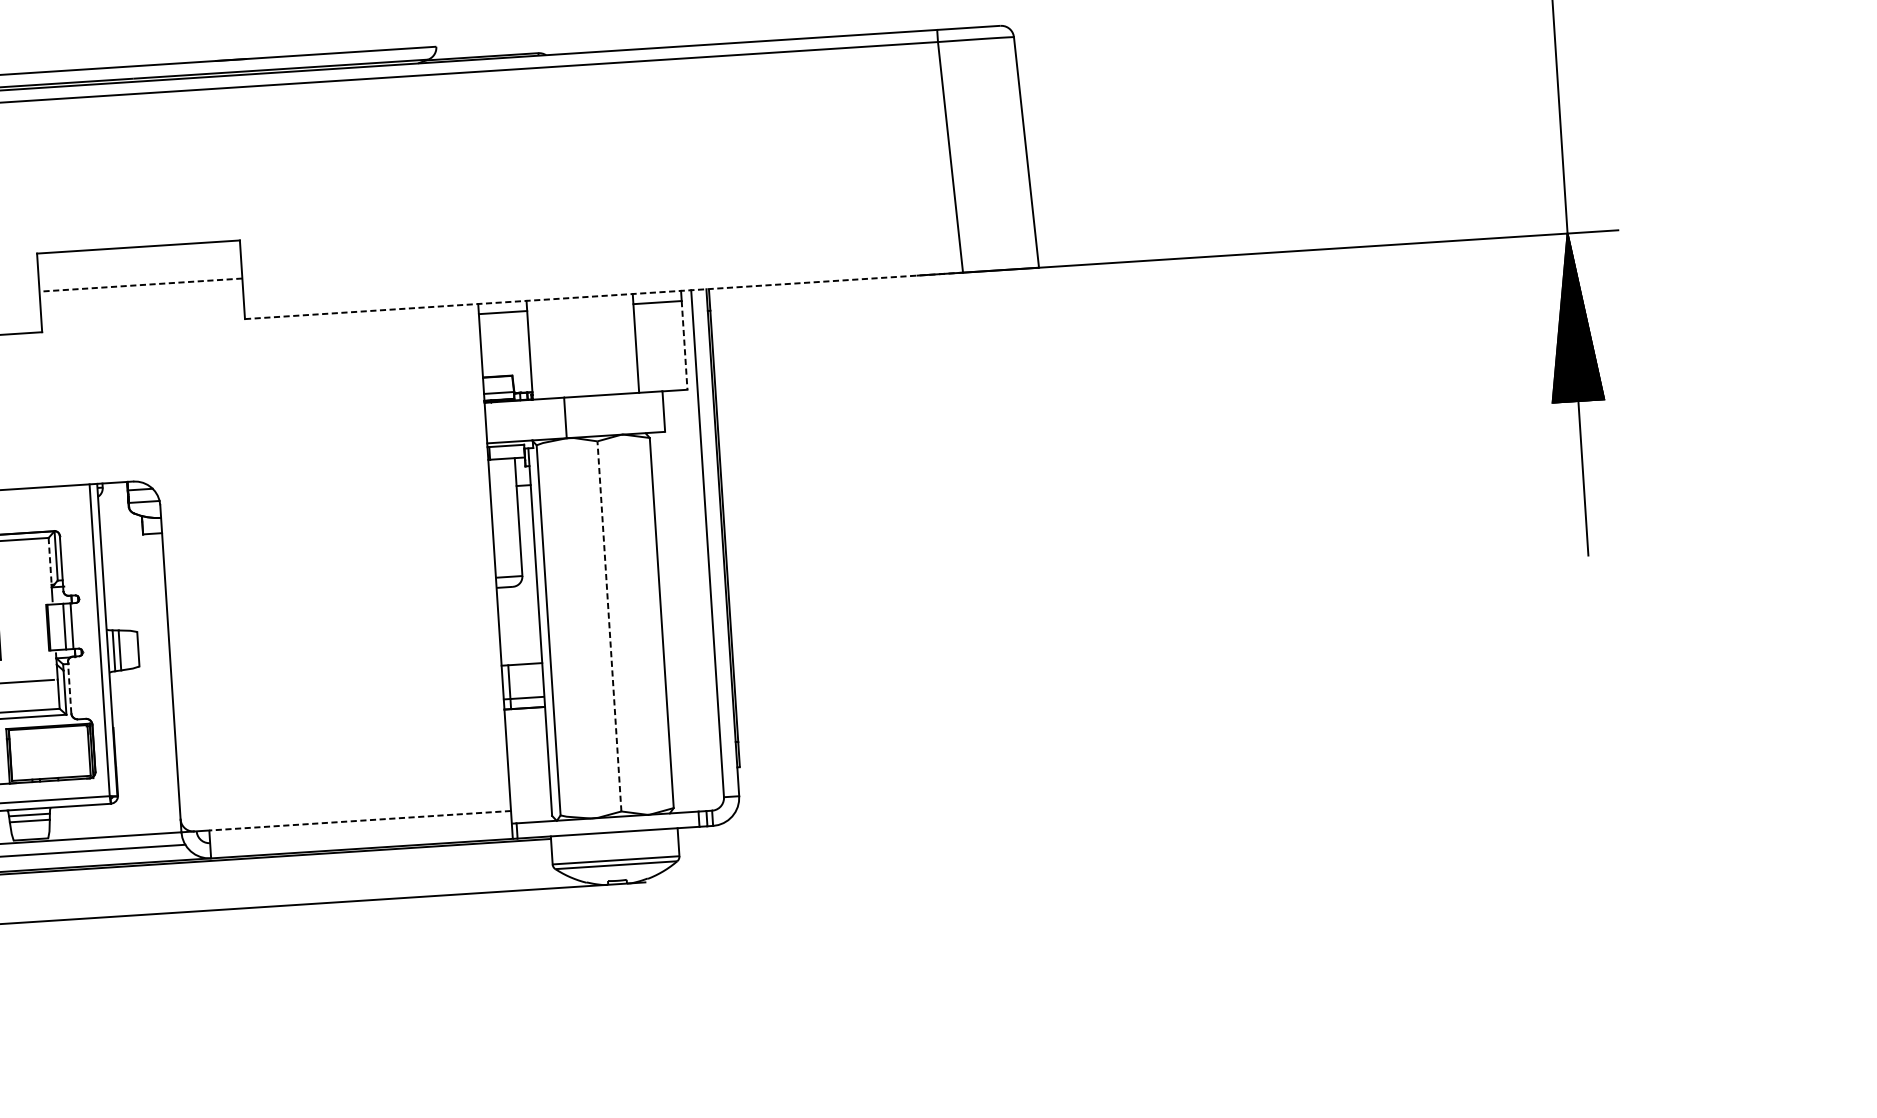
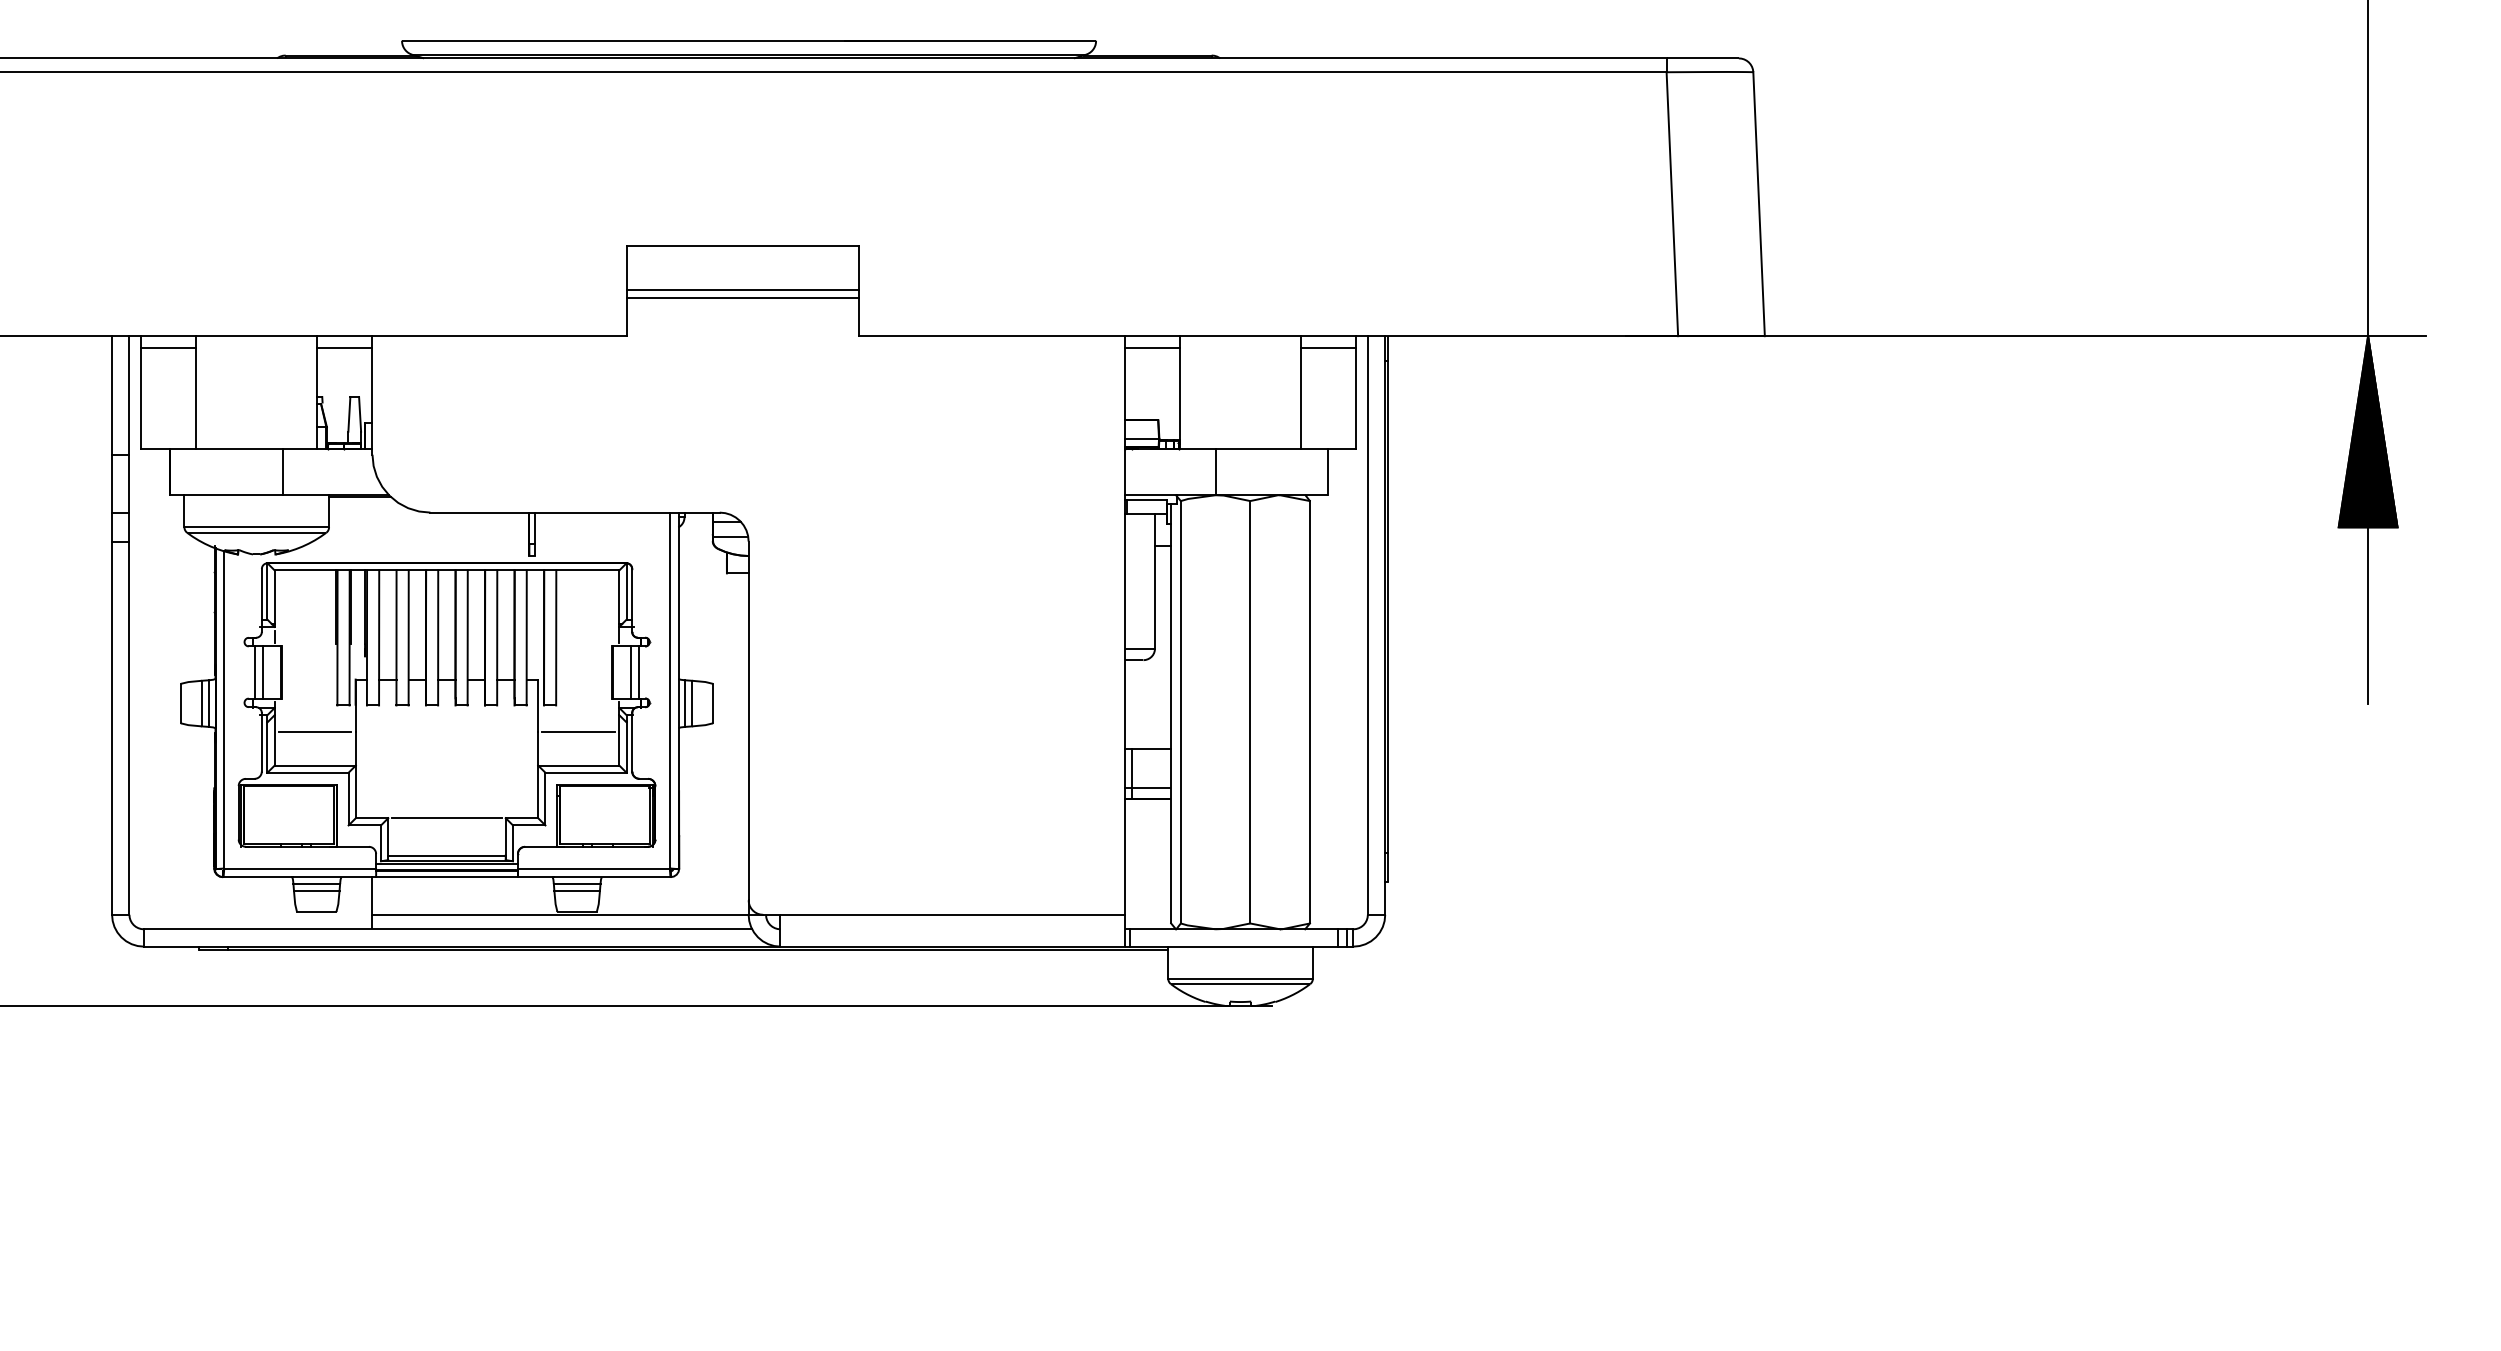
line: (140, 284) -> (742, 289), dashed -> solid
line: (141, 292) -> (742, 298), added
line: (604, 296) -> (1268, 336), dashed -> solid
line: (684, 345) -> (1356, 398), dashed -> solid
line: (50, 561) -> (619, 597), dashed -> solid
line: (609, 625) -> (1250, 711), dashed -> solid
line: (69, 687) -> (632, 741), dashed -> solid
line: (360, 820) -> (952, 914), dashed -> solid

